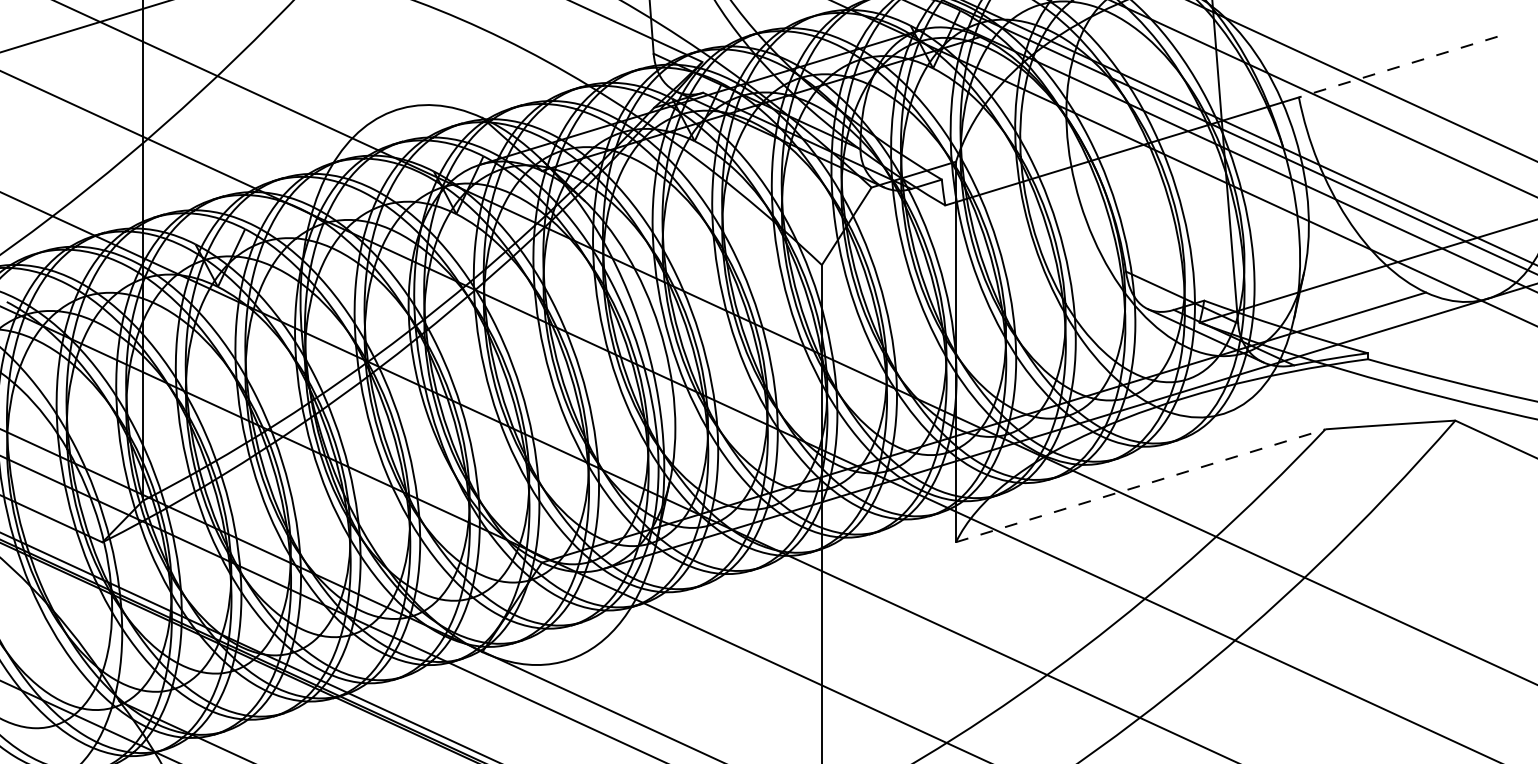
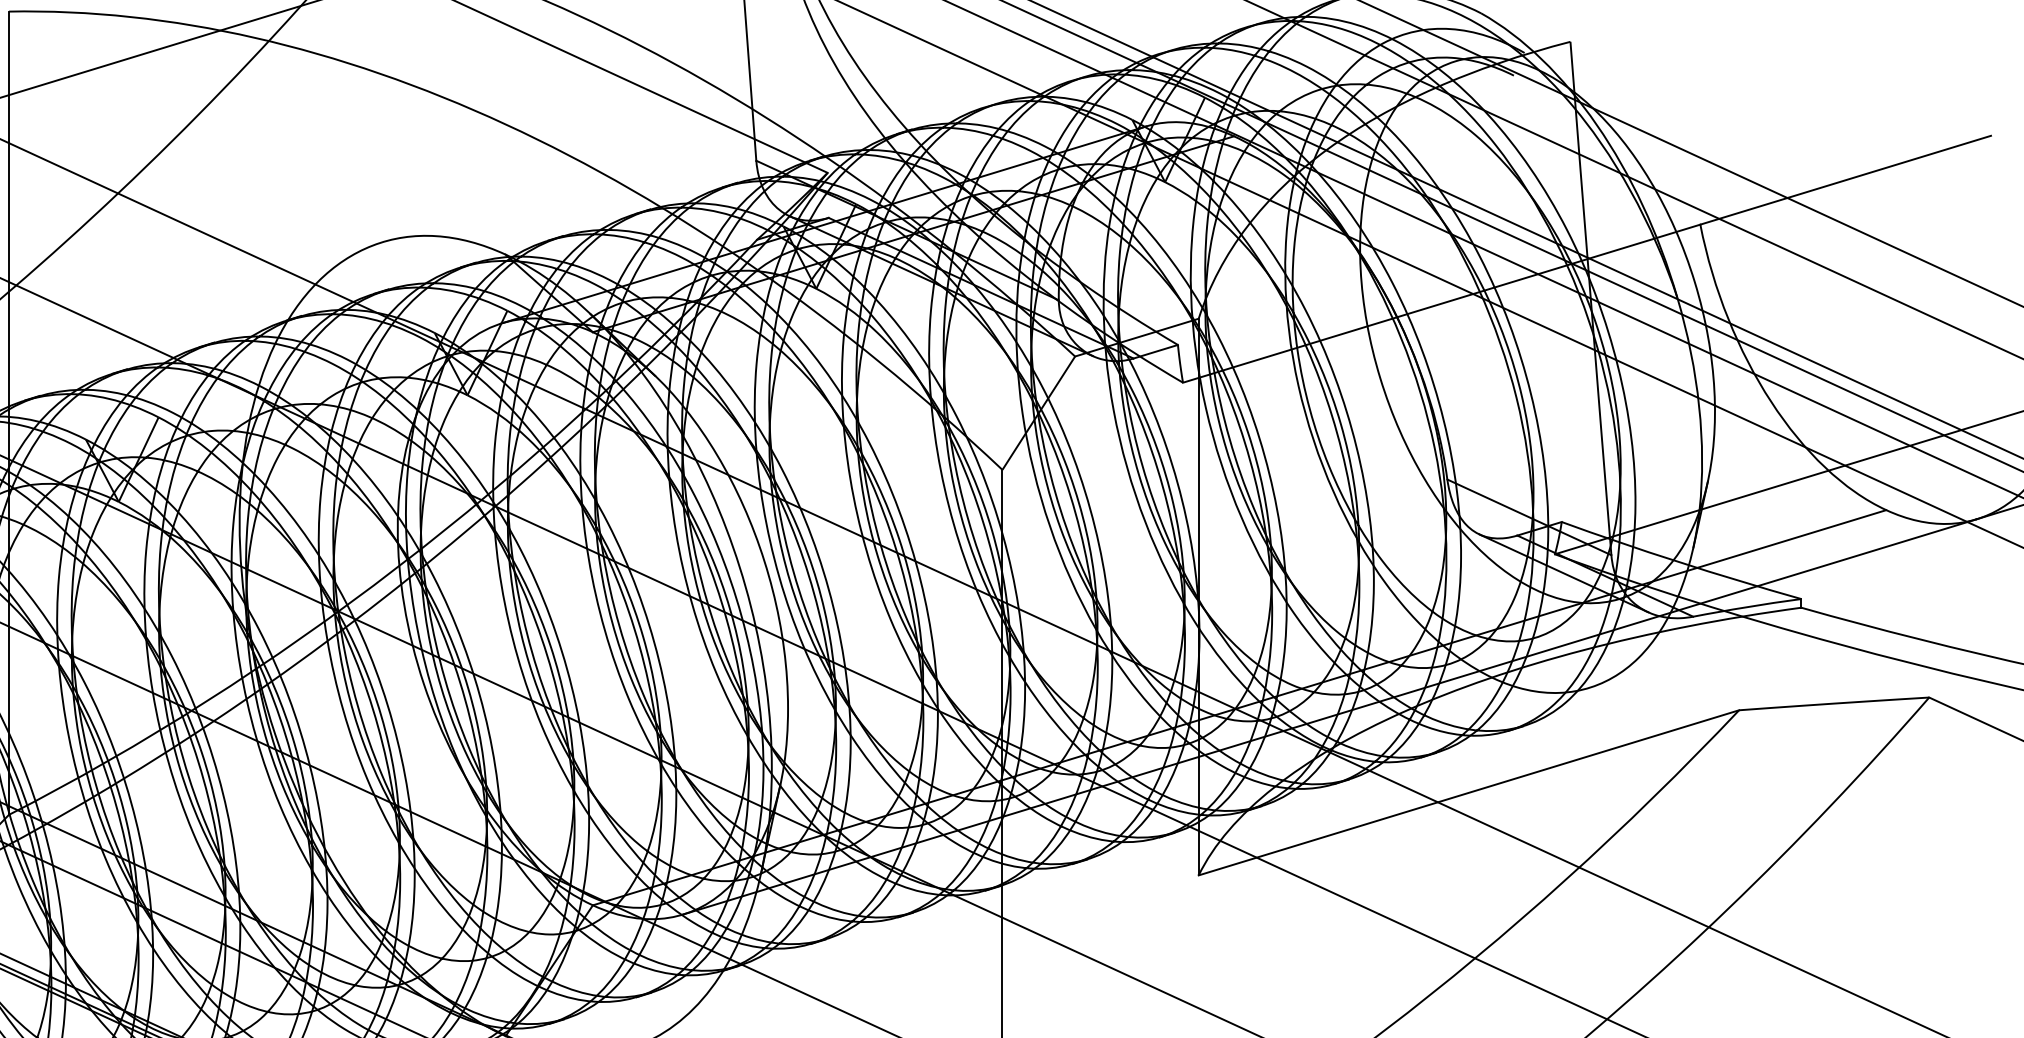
line: (1398, 67) -> (1846, 180), dashed -> solid
line: (1141, 485) -> (1470, 792), dashed -> solid

